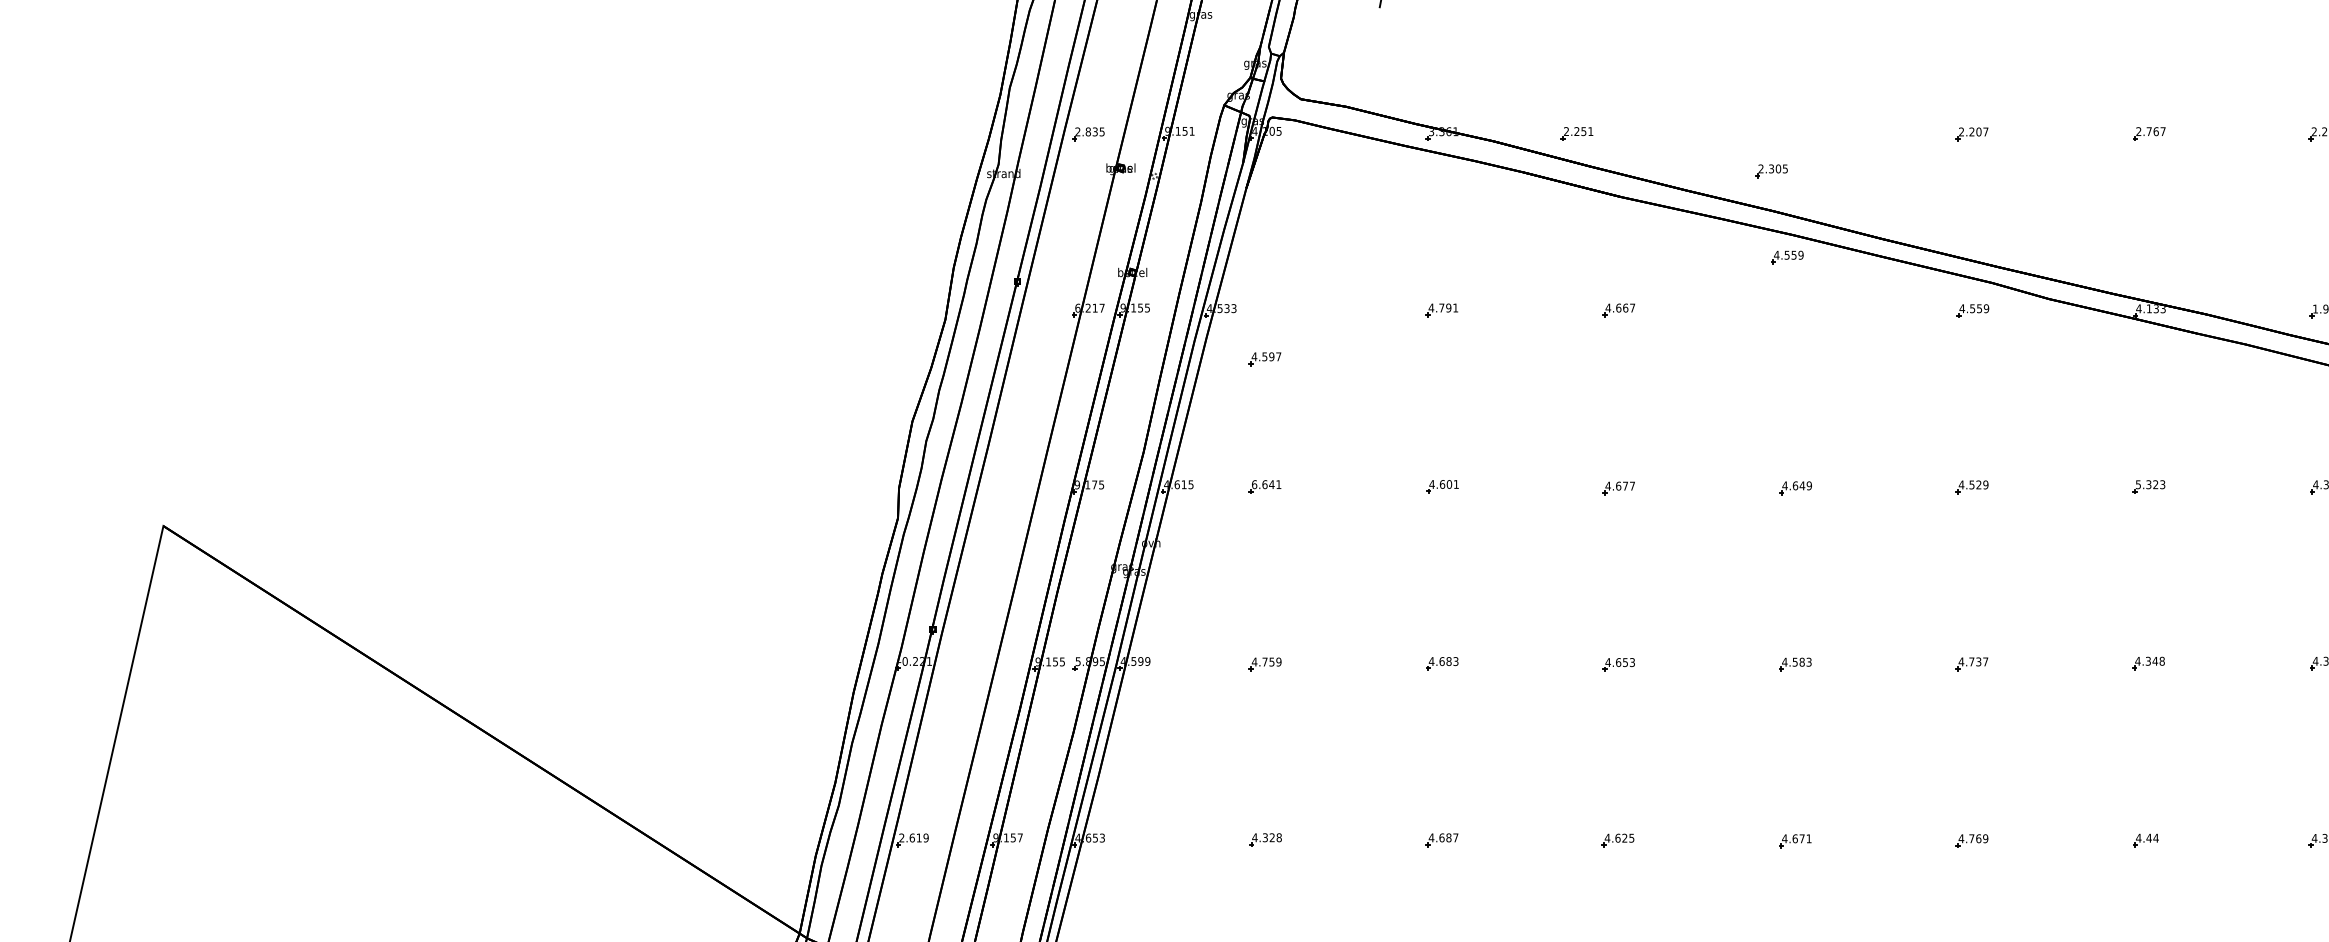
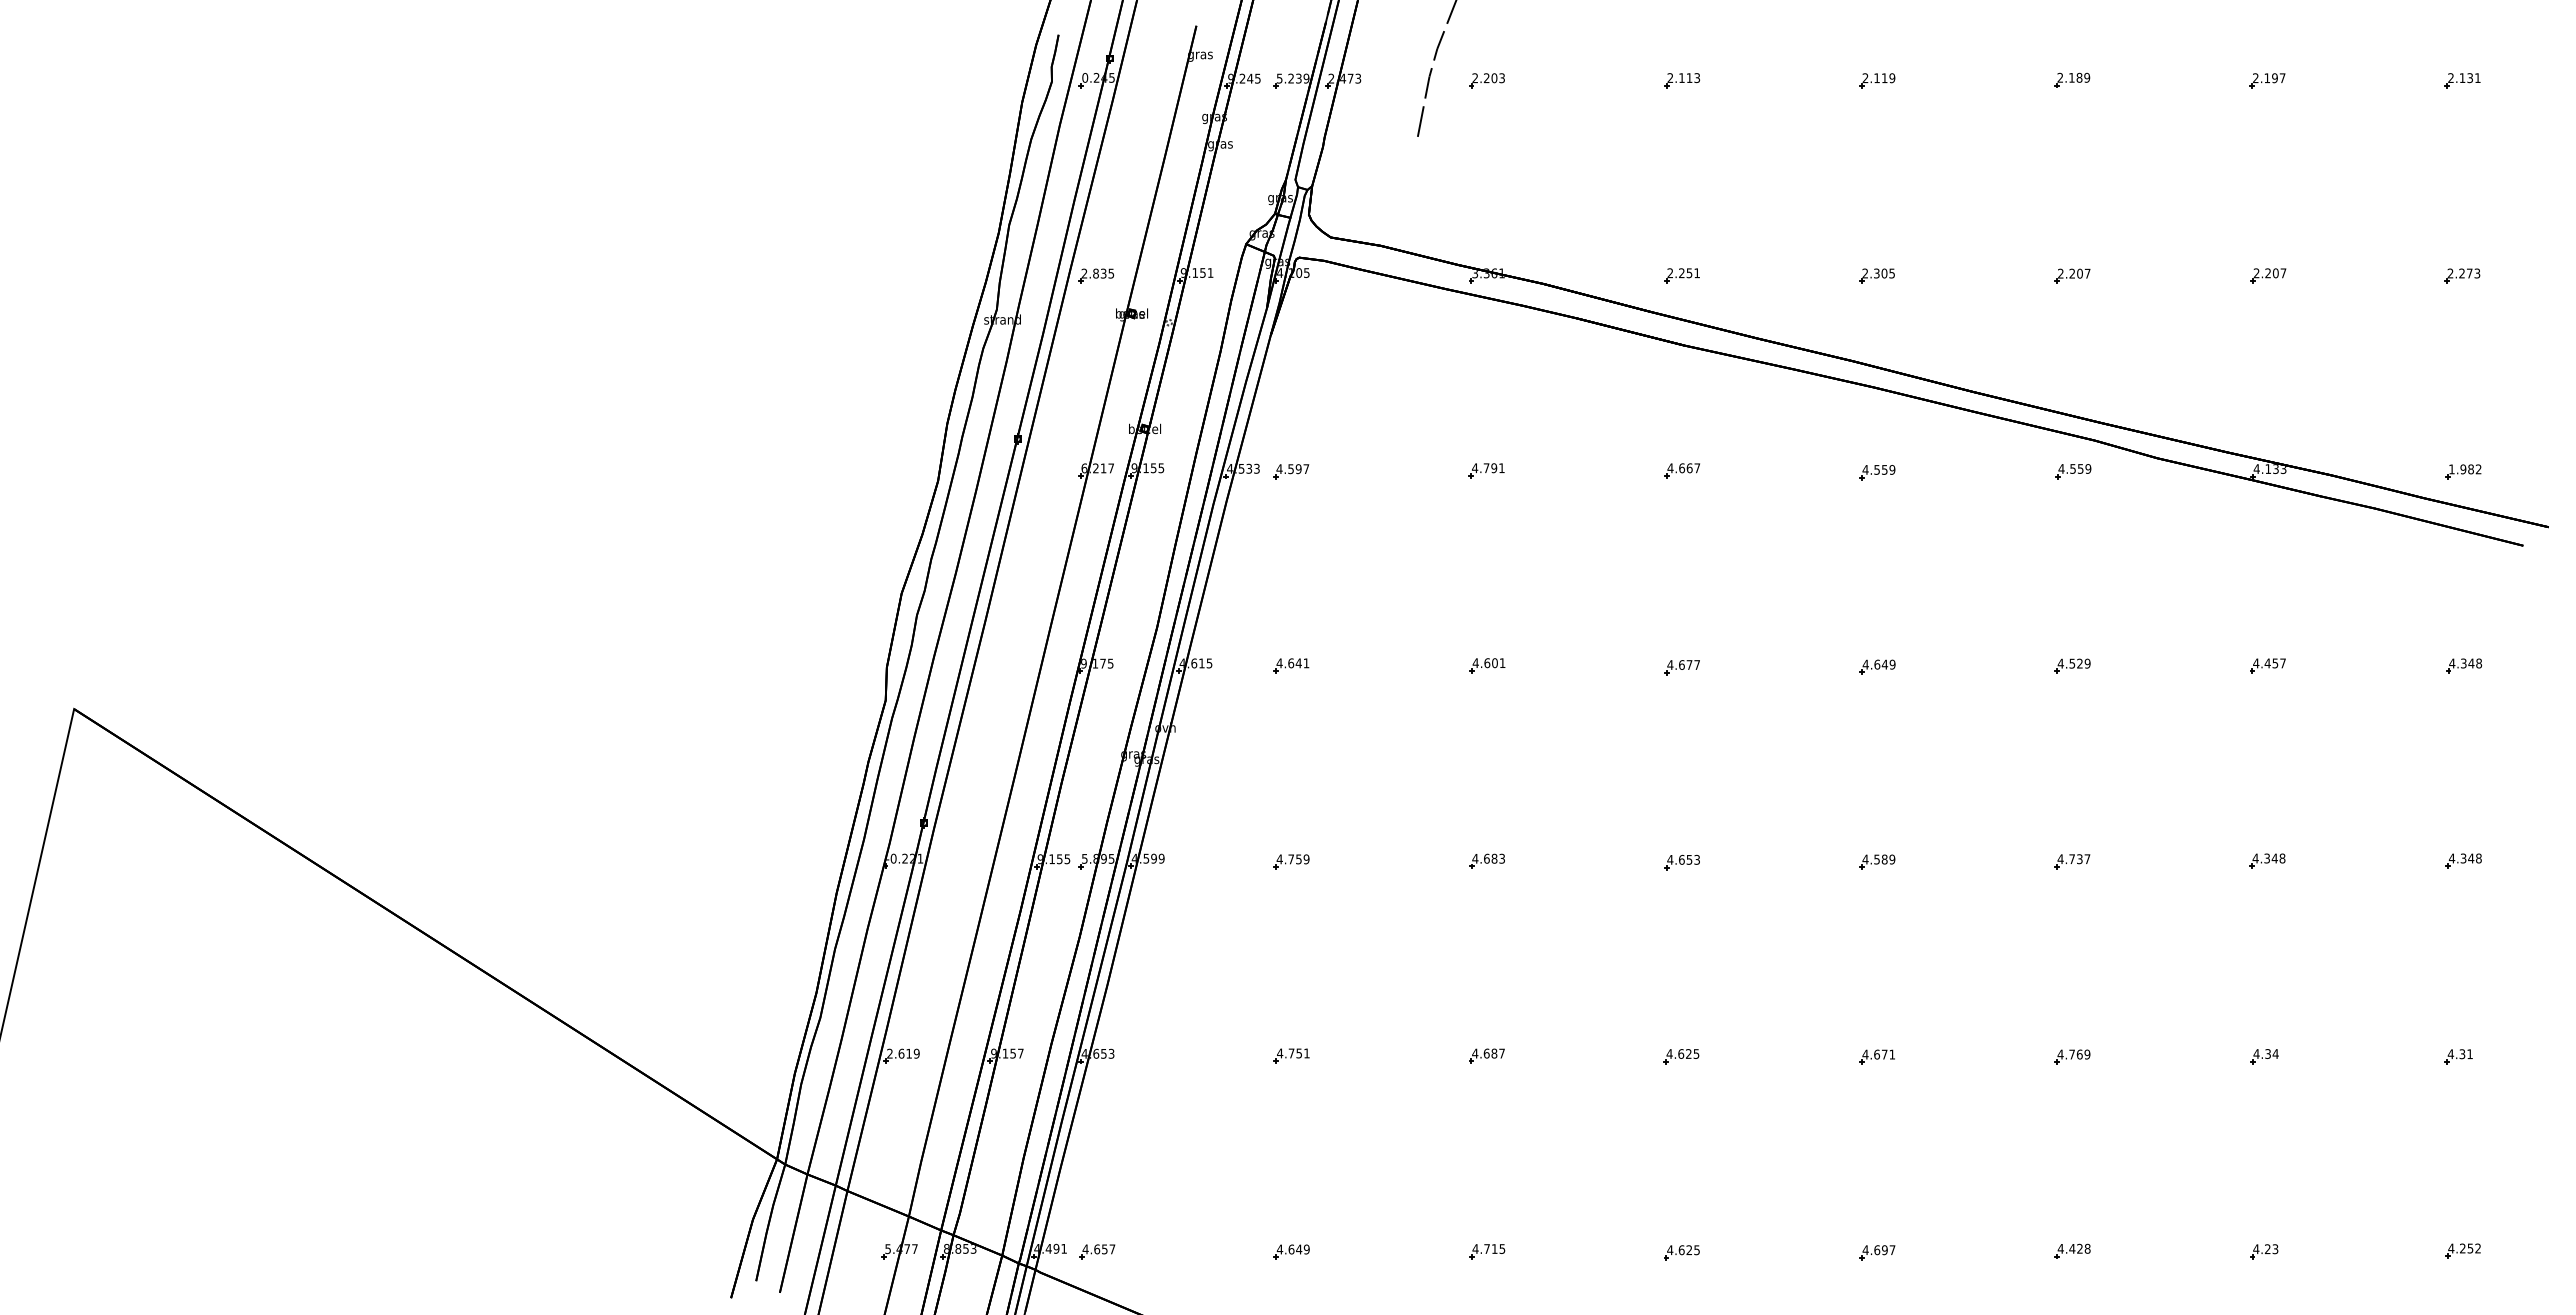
text: (2152, 131) -> (2271, 273), 2.767 -> 2.207
part: (1576, 133) -> (1681, 275), moved
part: (1771, 170) -> (1876, 275), moved
part: (1787, 257) -> (1877, 472), moved
part: (1265, 358) -> (1291, 471), moved
text: (1254, 484) -> (1279, 663), 6.641 -> 4.641
text: (2150, 484) -> (2269, 663), 5.323 -> 4.457
text: (1809, 662) -> (1892, 859), 4.583 -> 4.589
text: (1271, 837) -> (1298, 1053), 4.328 -> 4.751
text: (2149, 837) -> (2268, 1053), 4.44 -> 4.34

